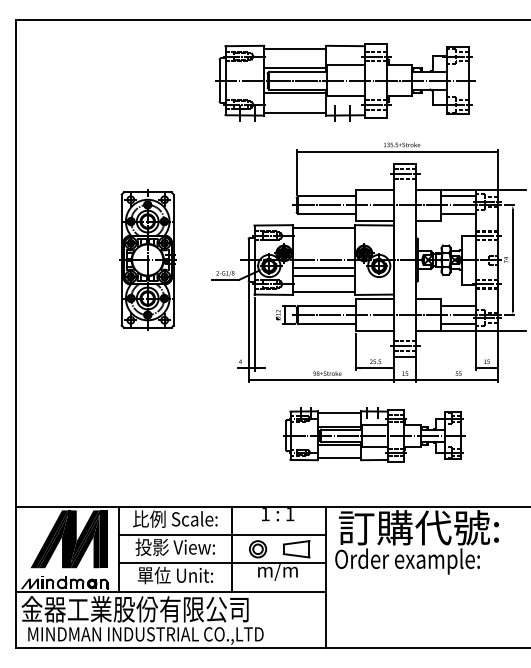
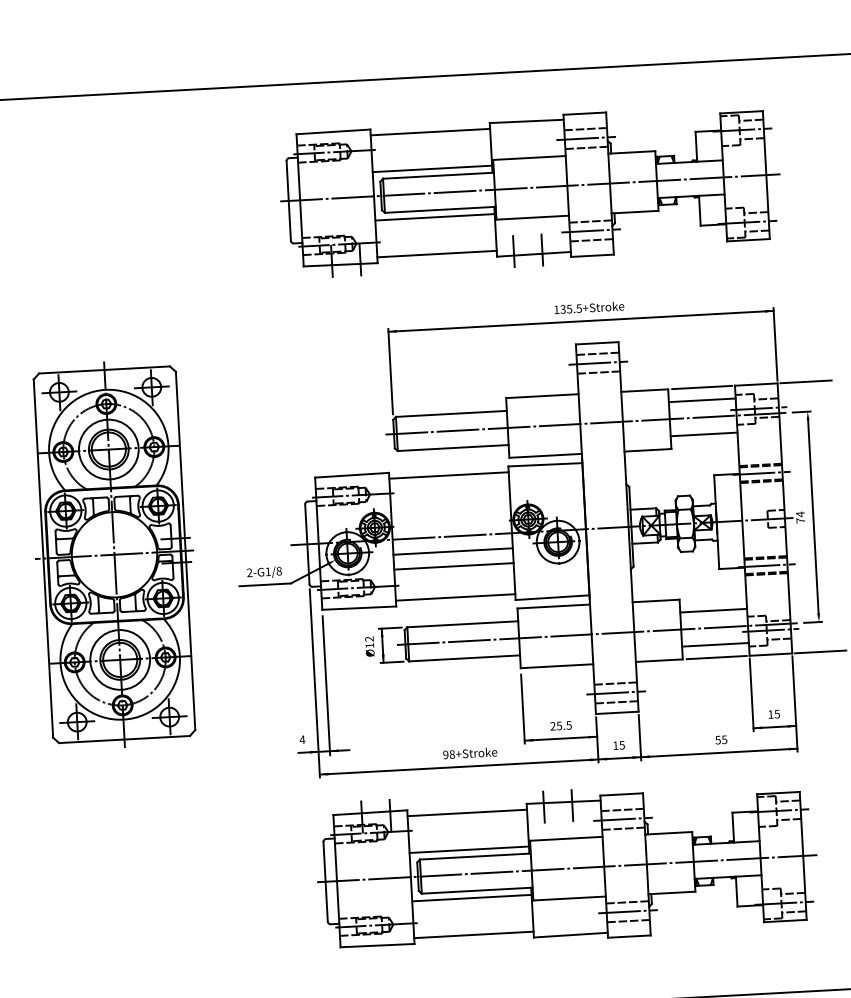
part: (345, 82) -> (530, 191), moved
part: (147, 259) -> (113, 553), size x1.43
part: (374, 434) -> (566, 865), size x1.43

